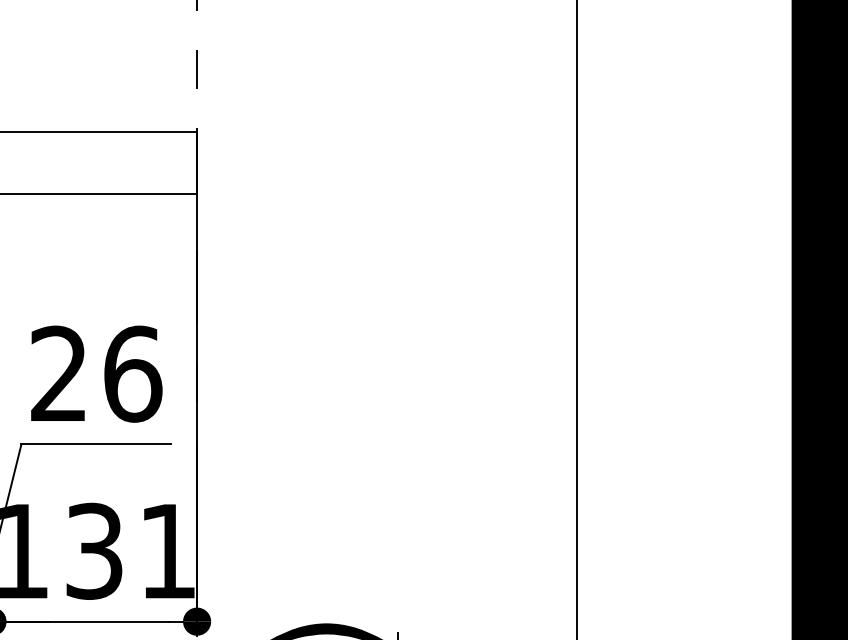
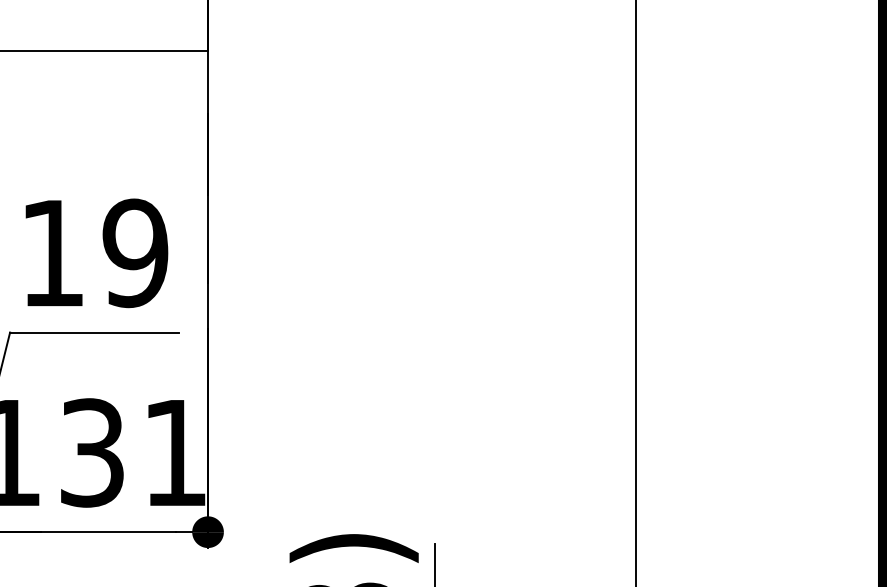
text: (96, 373) -> (94, 252), 26 -> 19

